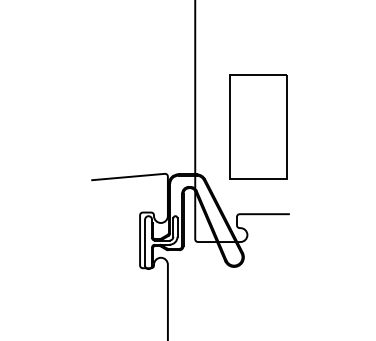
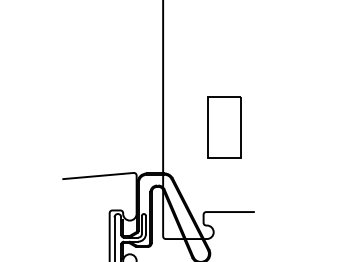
part: (258, 126) -> (224, 127), size x0.6

